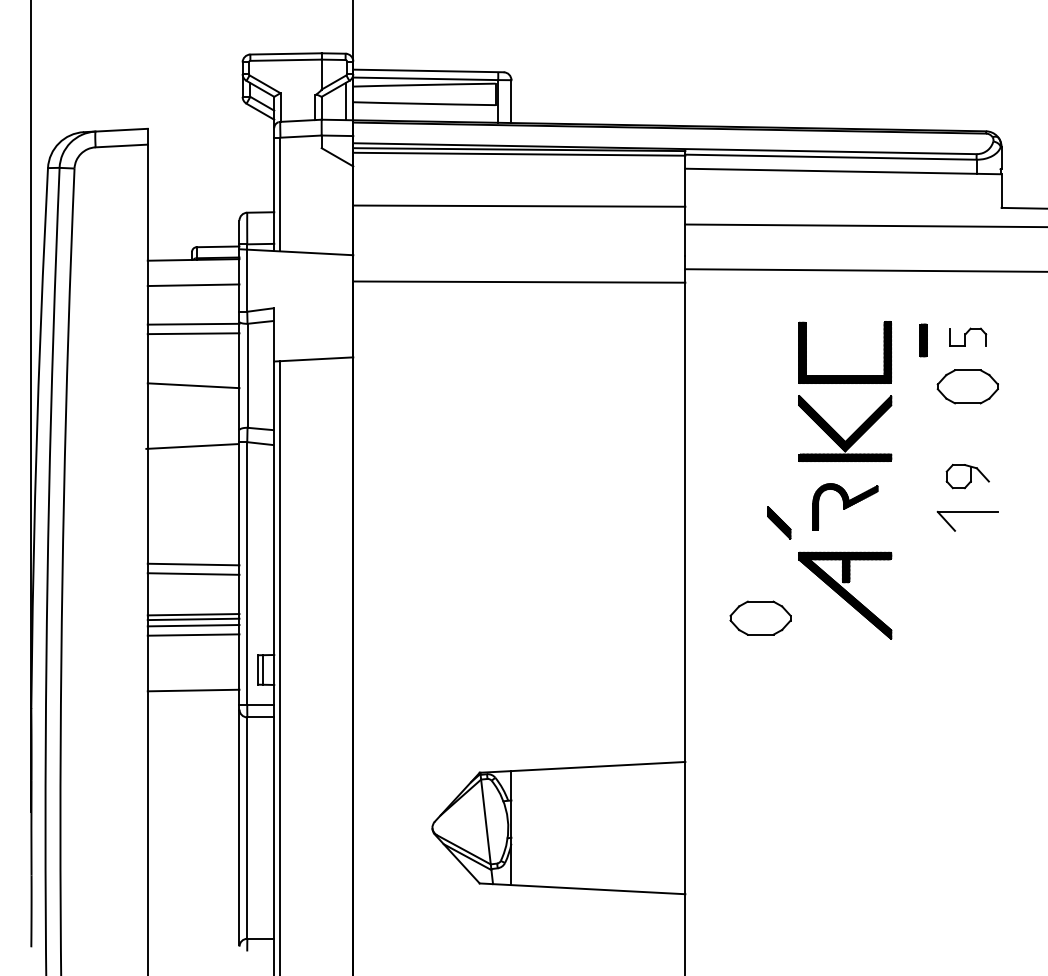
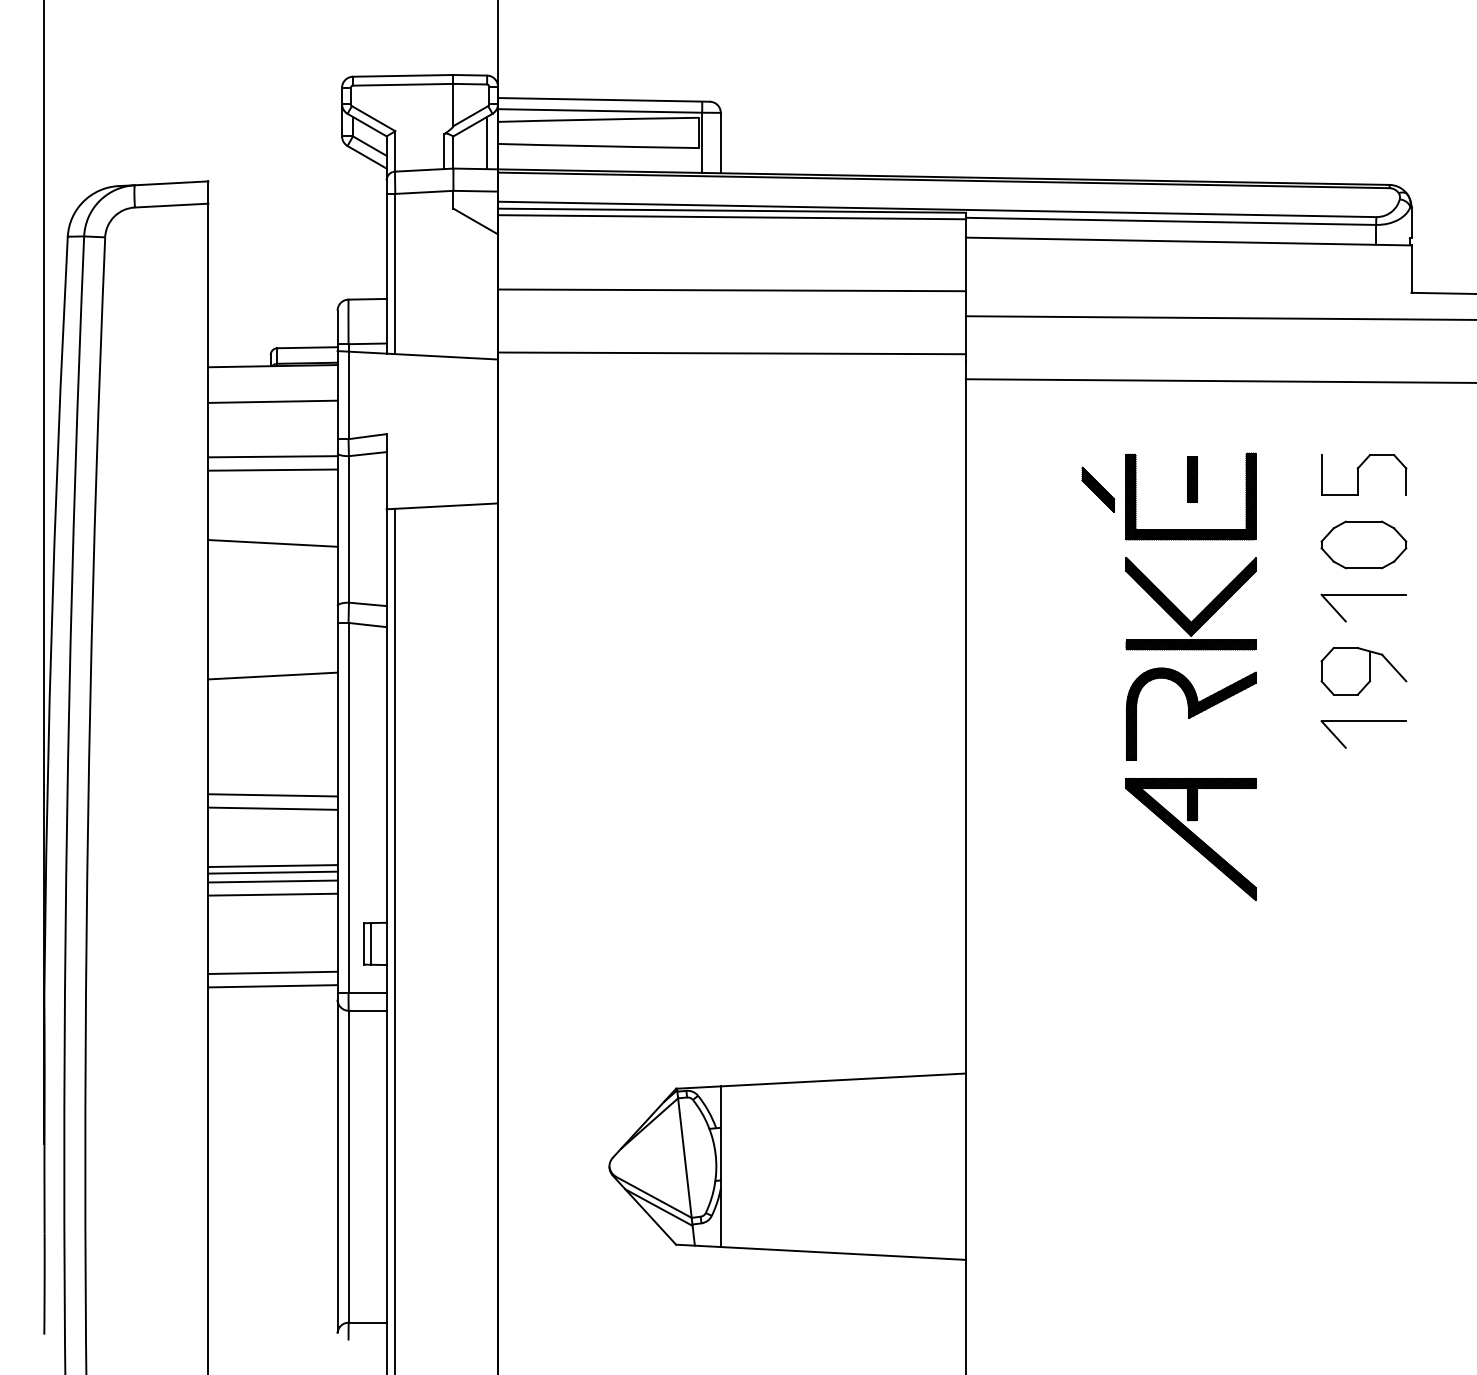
line: (519, 282) -> (731, 353), moved
part: (968, 336) -> (1364, 474), size x1.67
part: (923, 340) -> (1192, 479), moved
part: (967, 422) -> (1363, 595), added
line: (191, 446) -> (272, 675), moved
part: (967, 476) -> (1363, 671), size x1.43
part: (845, 506) -> (1191, 713), size x1.43
part: (779, 522) -> (1098, 489), moved
part: (760, 617) -> (1071, 870), removed
line: (193, 700) -> (272, 986), added

